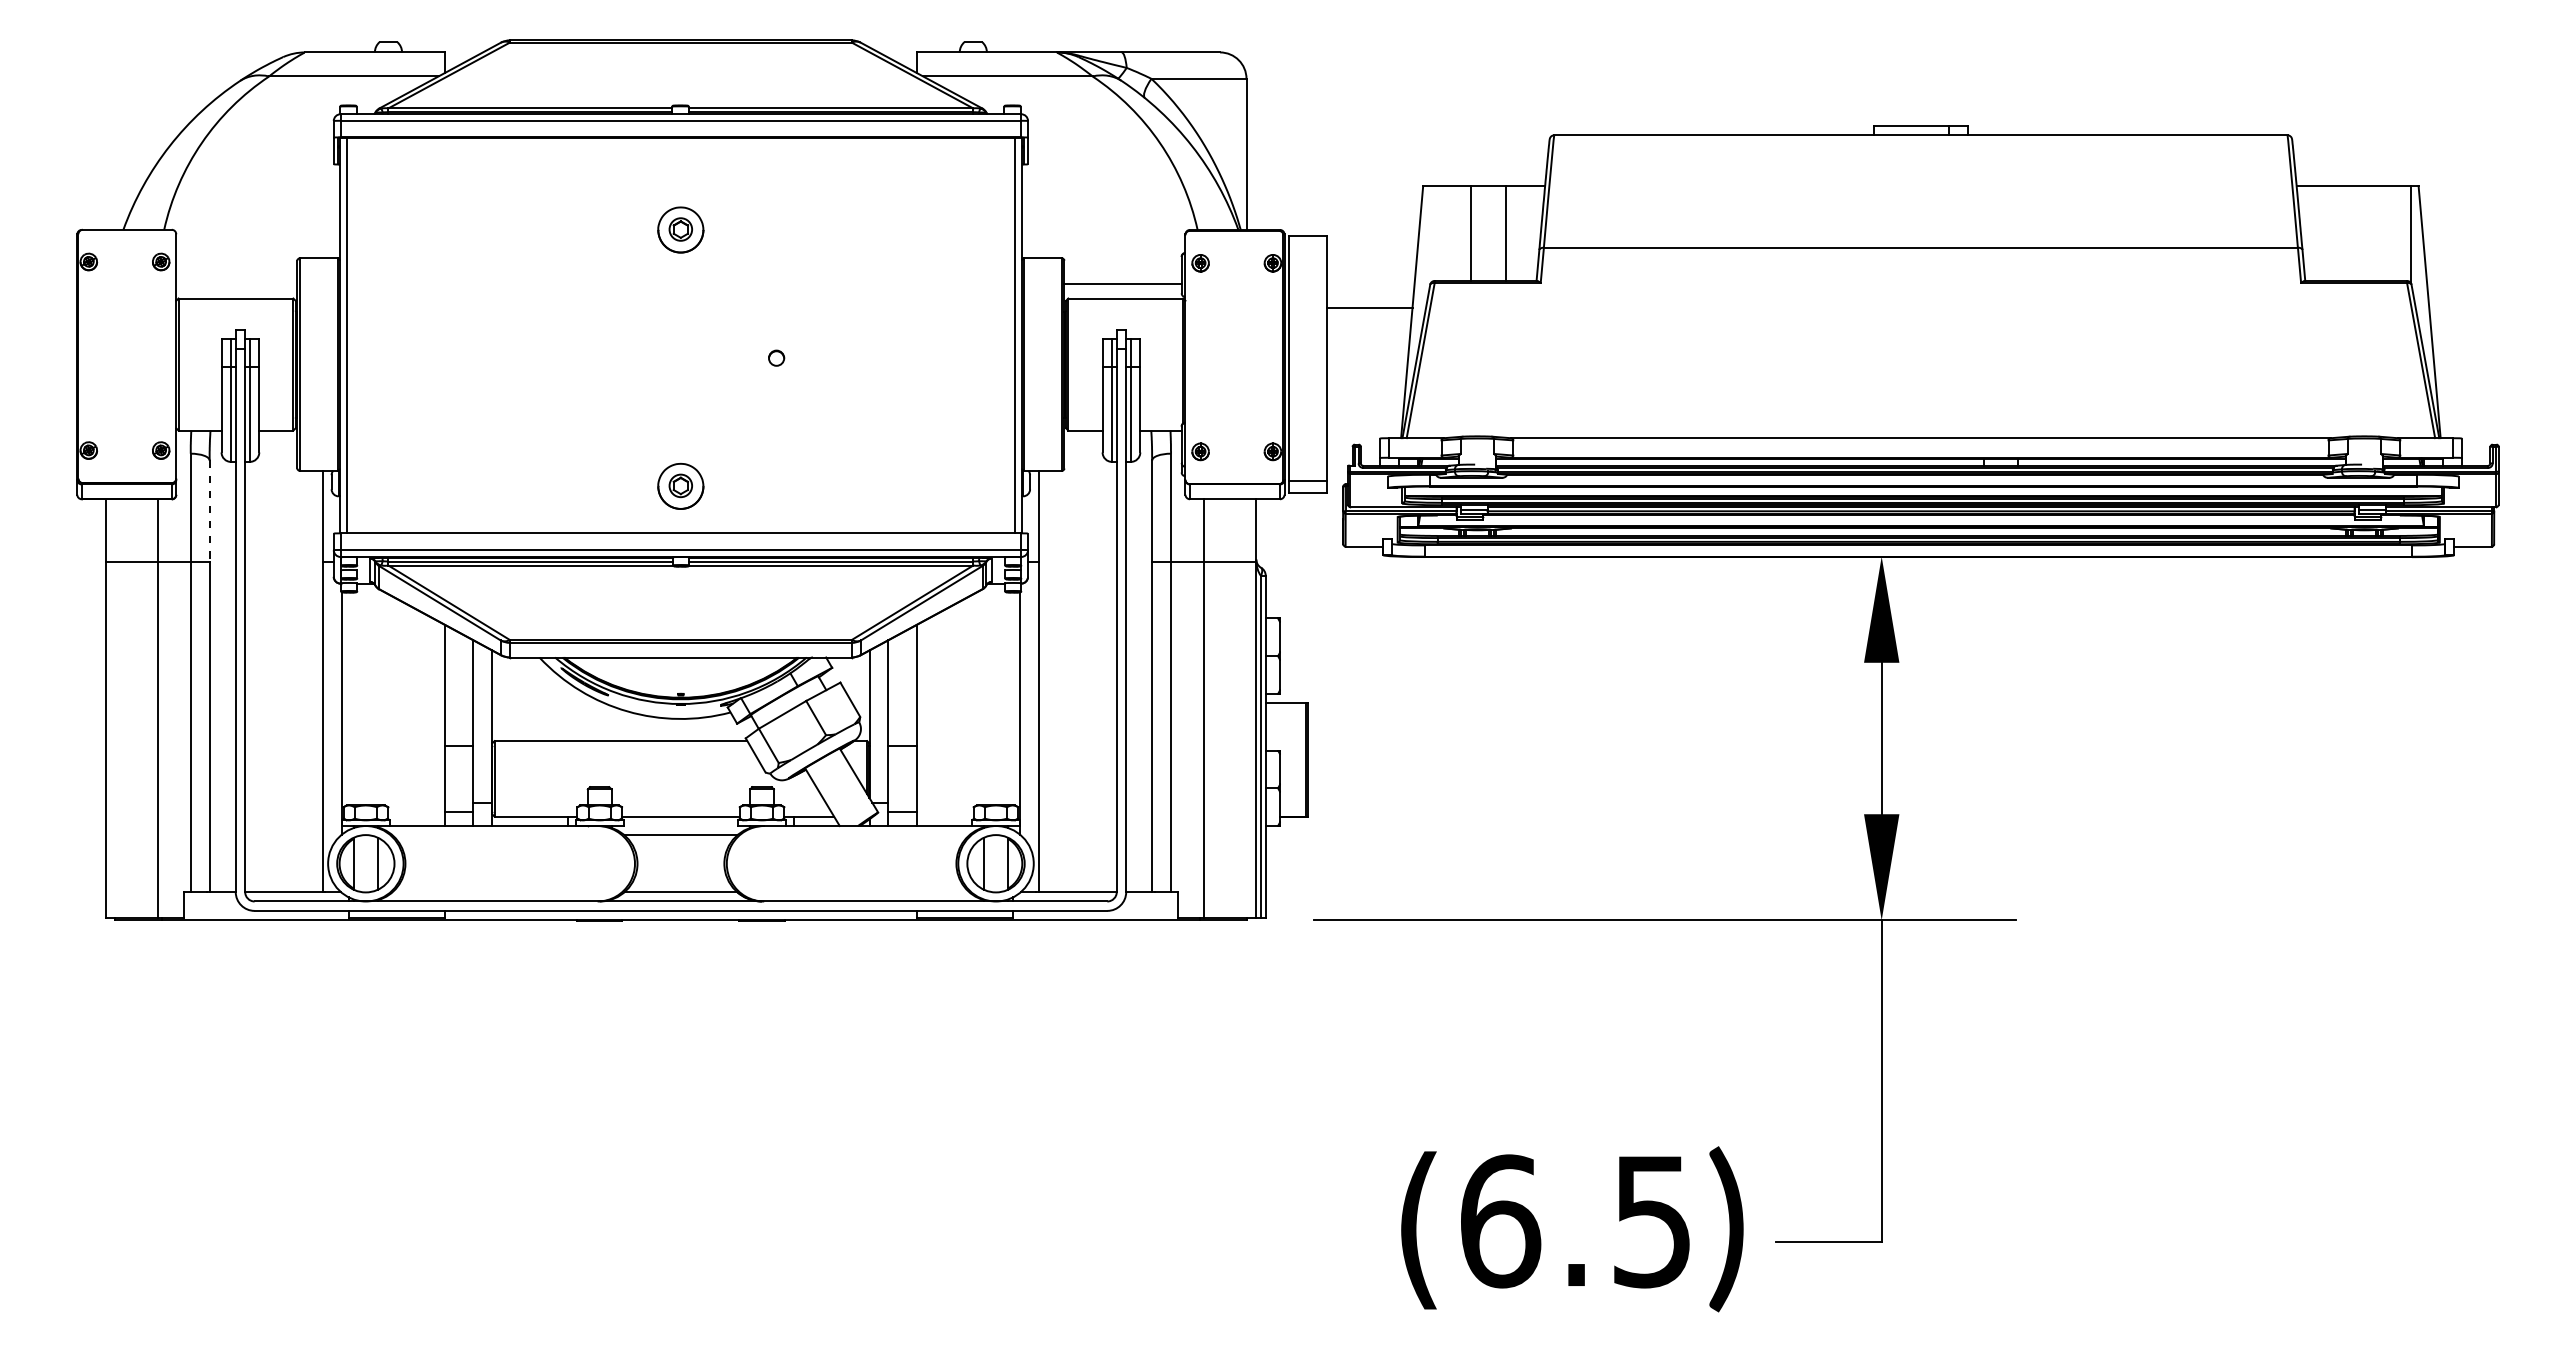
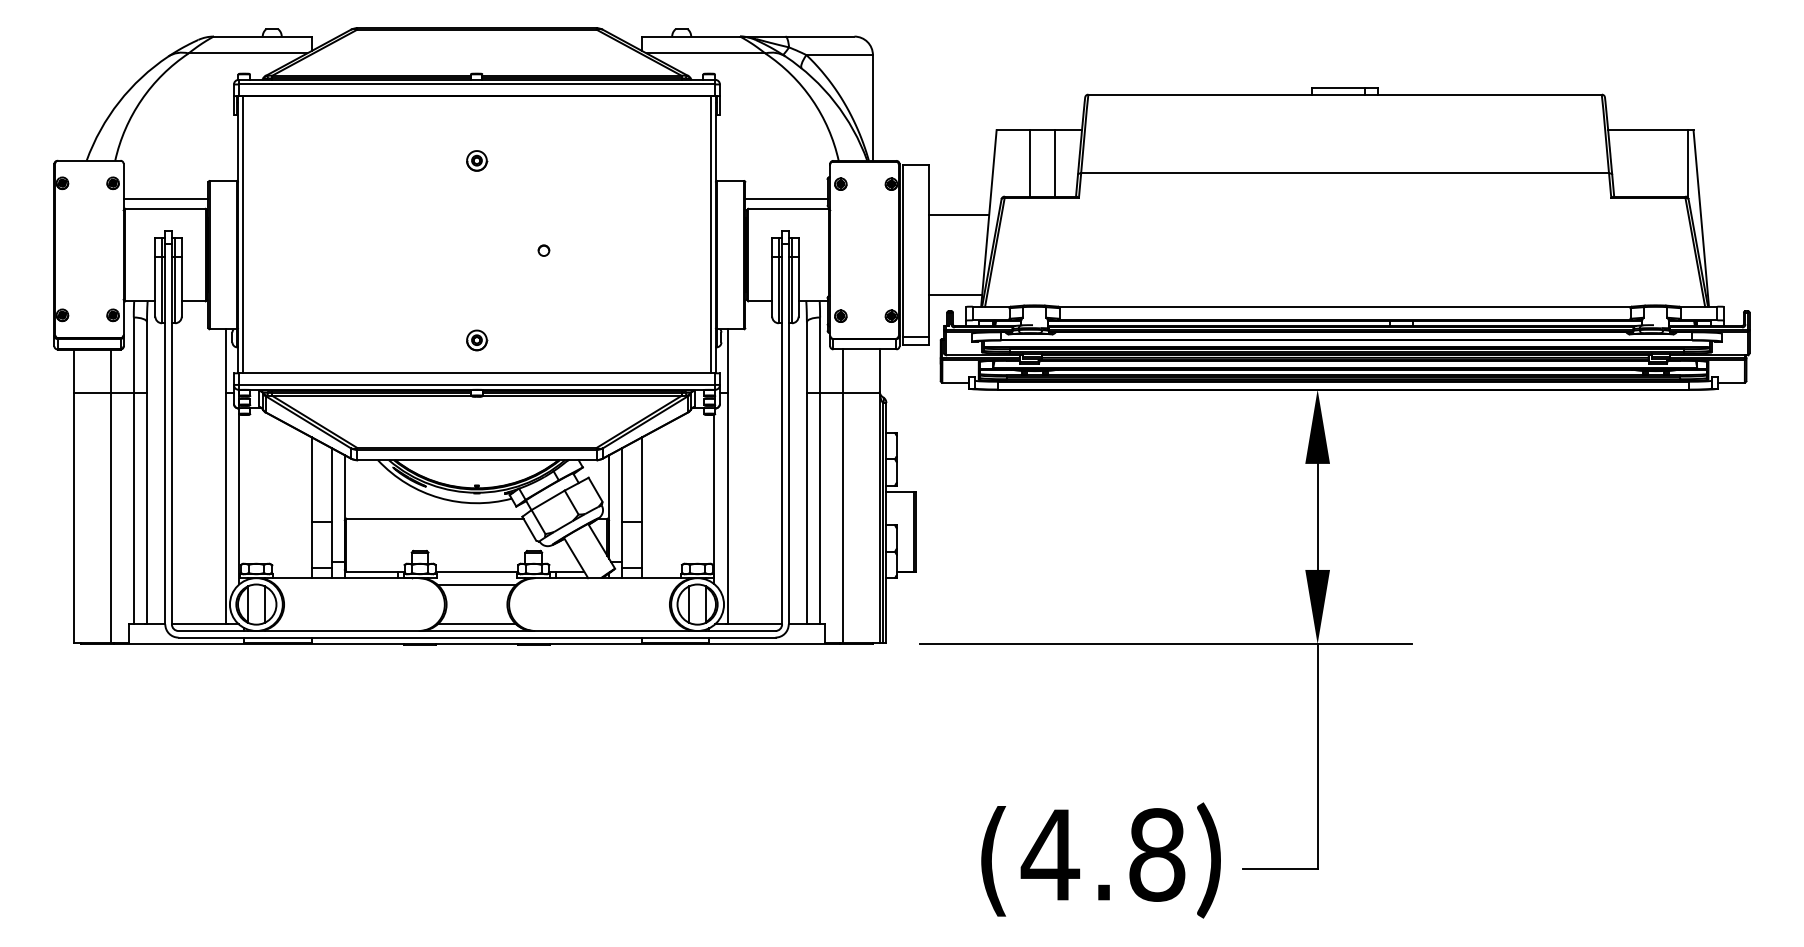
part: (680, 229) -> (476, 160), size x0.62
line: (236, 284) -> (165, 199), added
line: (1364, 421) -> (955, 294), added
part: (680, 486) -> (476, 340), size x0.62
line: (209, 511) -> (146, 357), dashed -> solid
text: (1574, 1221) -> (1102, 855), (6.5 -> (4.8

